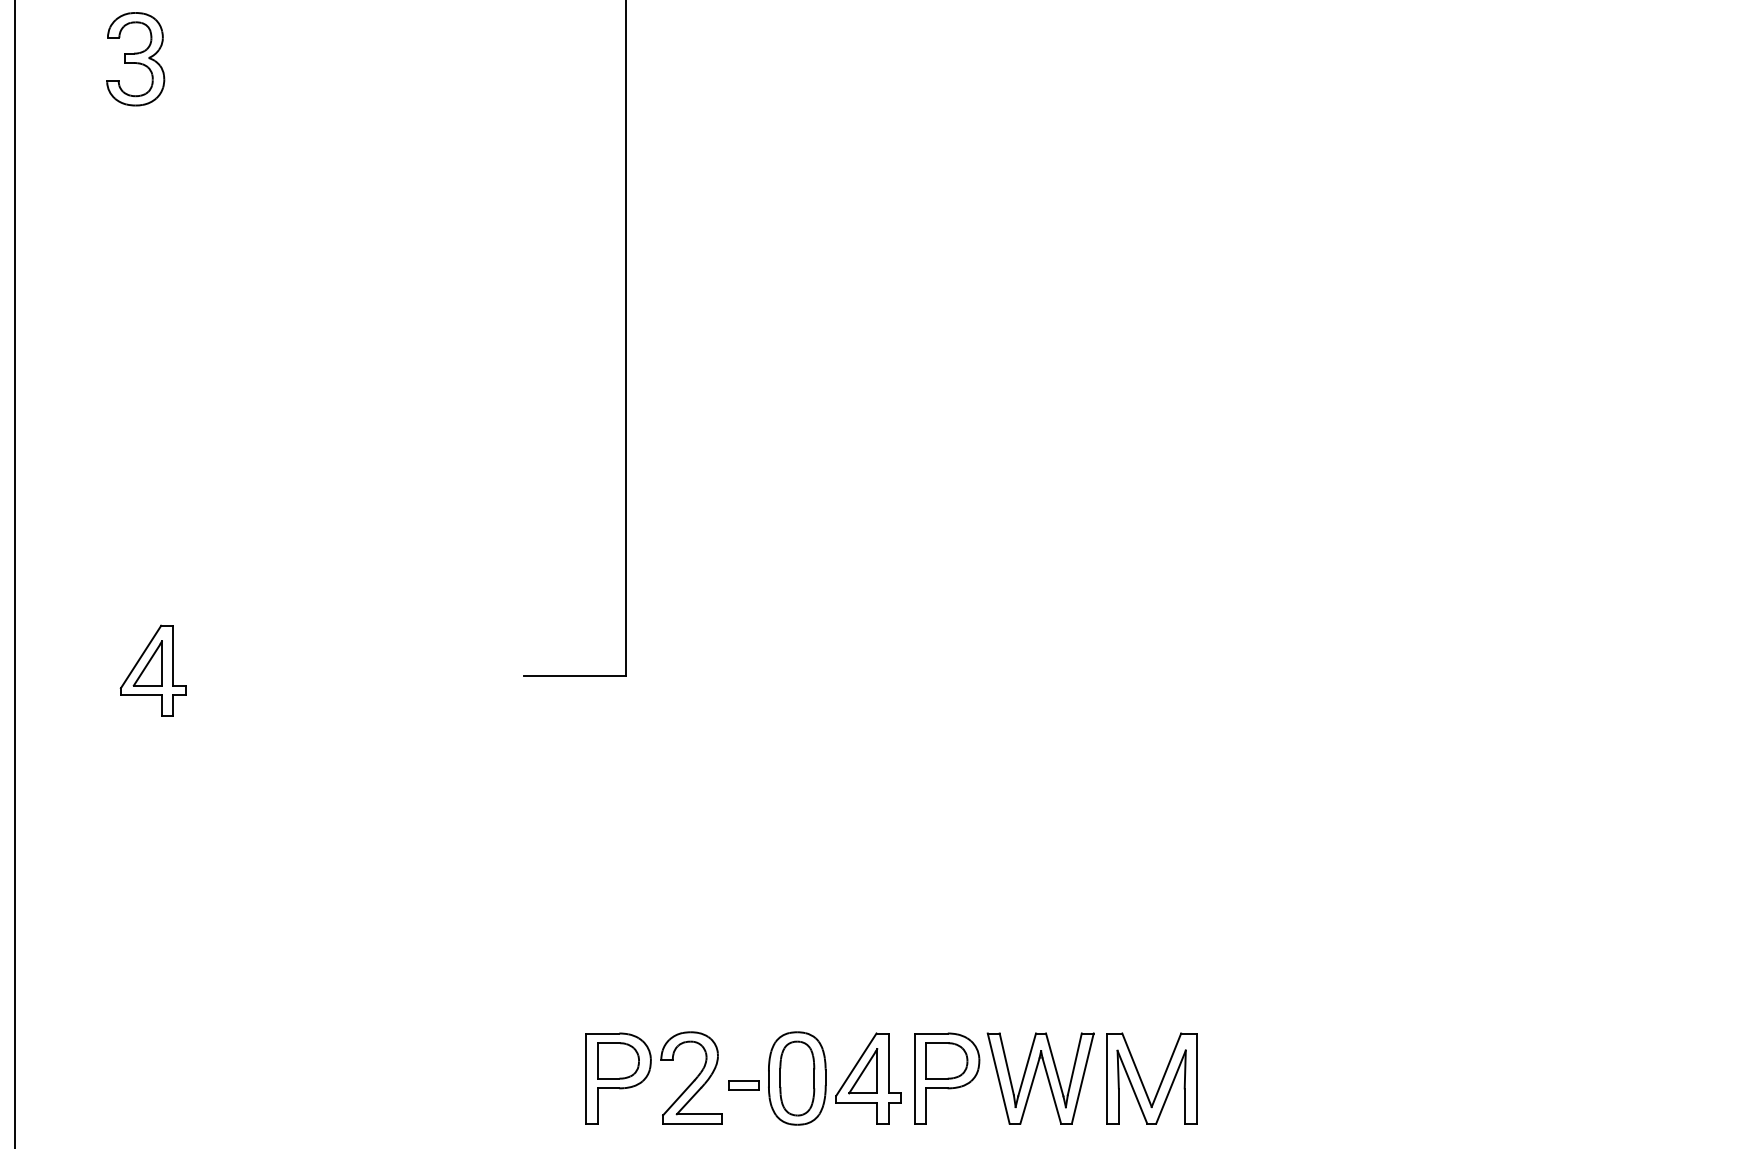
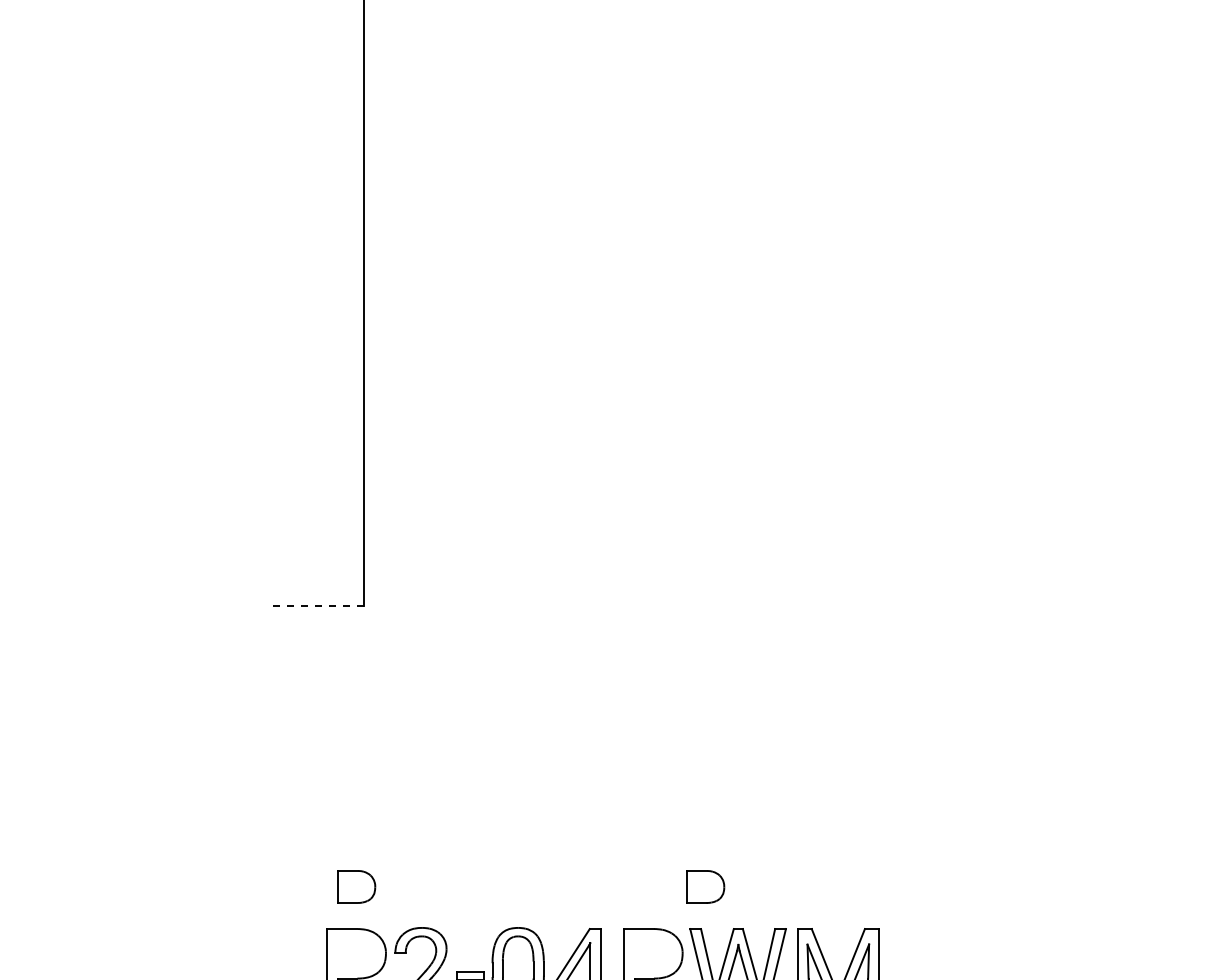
line: (575, 675) -> (317, 605), solid -> dashed
part: (618, 1060) -> (356, 886), moved
part: (946, 1060) -> (705, 886), moved

